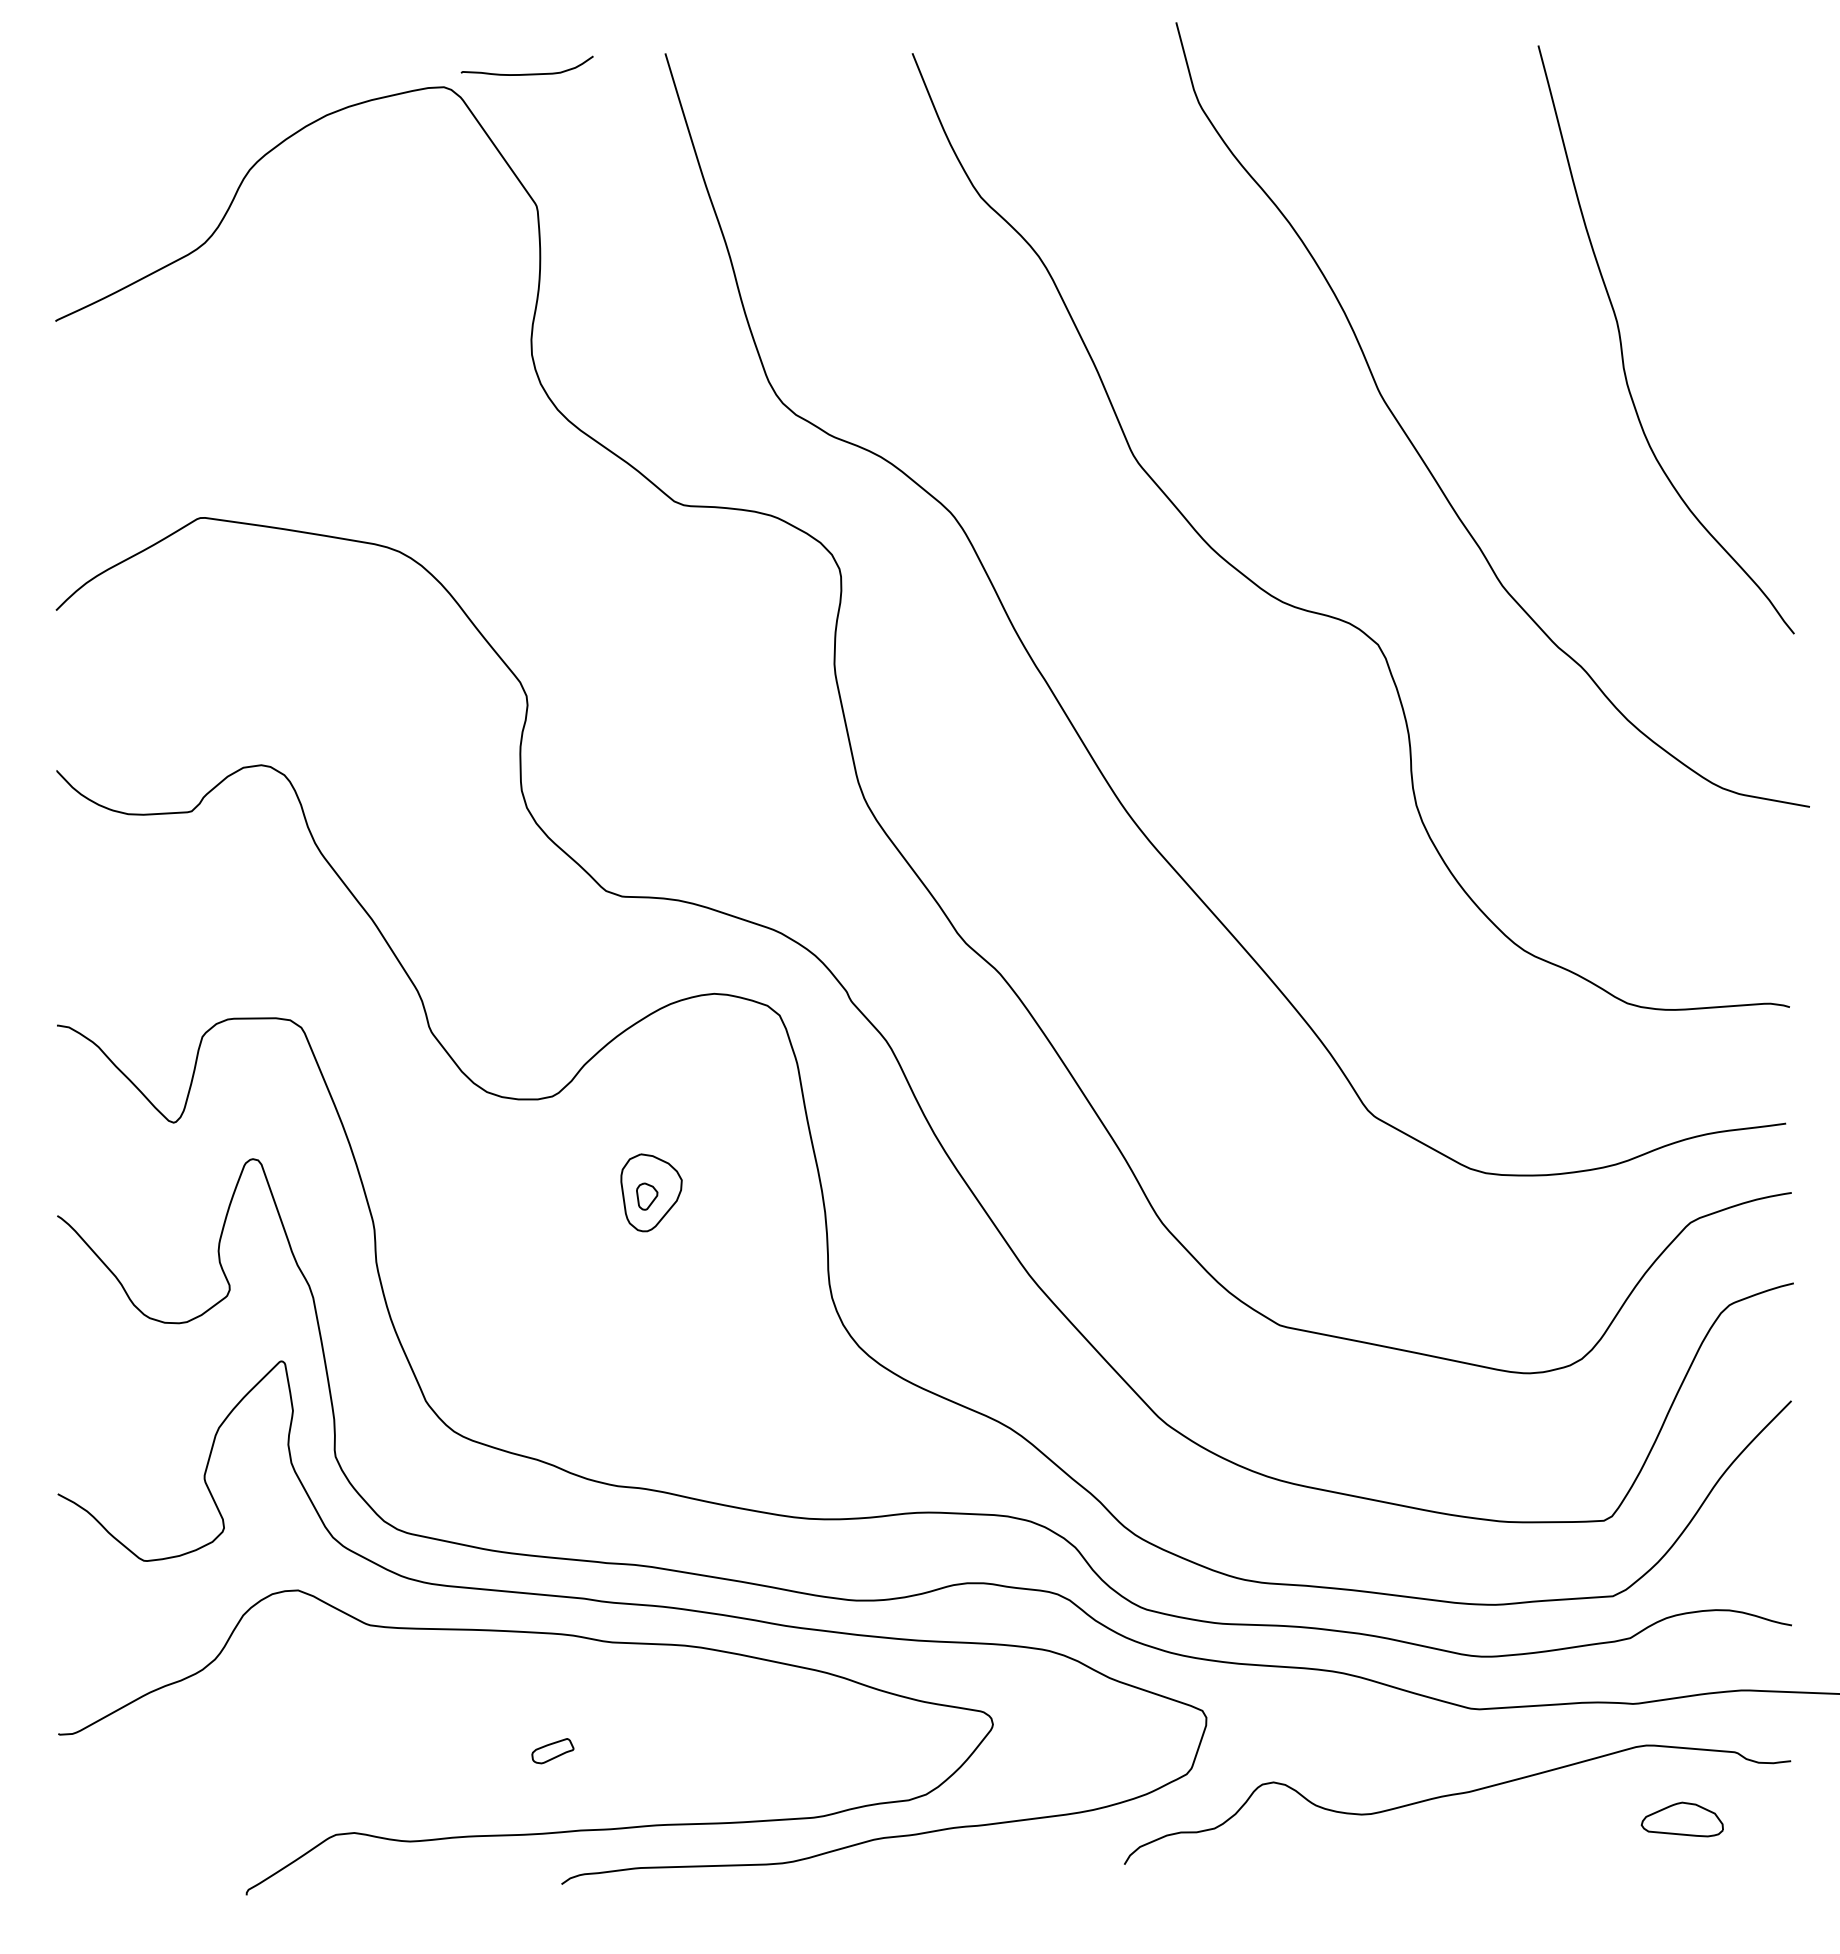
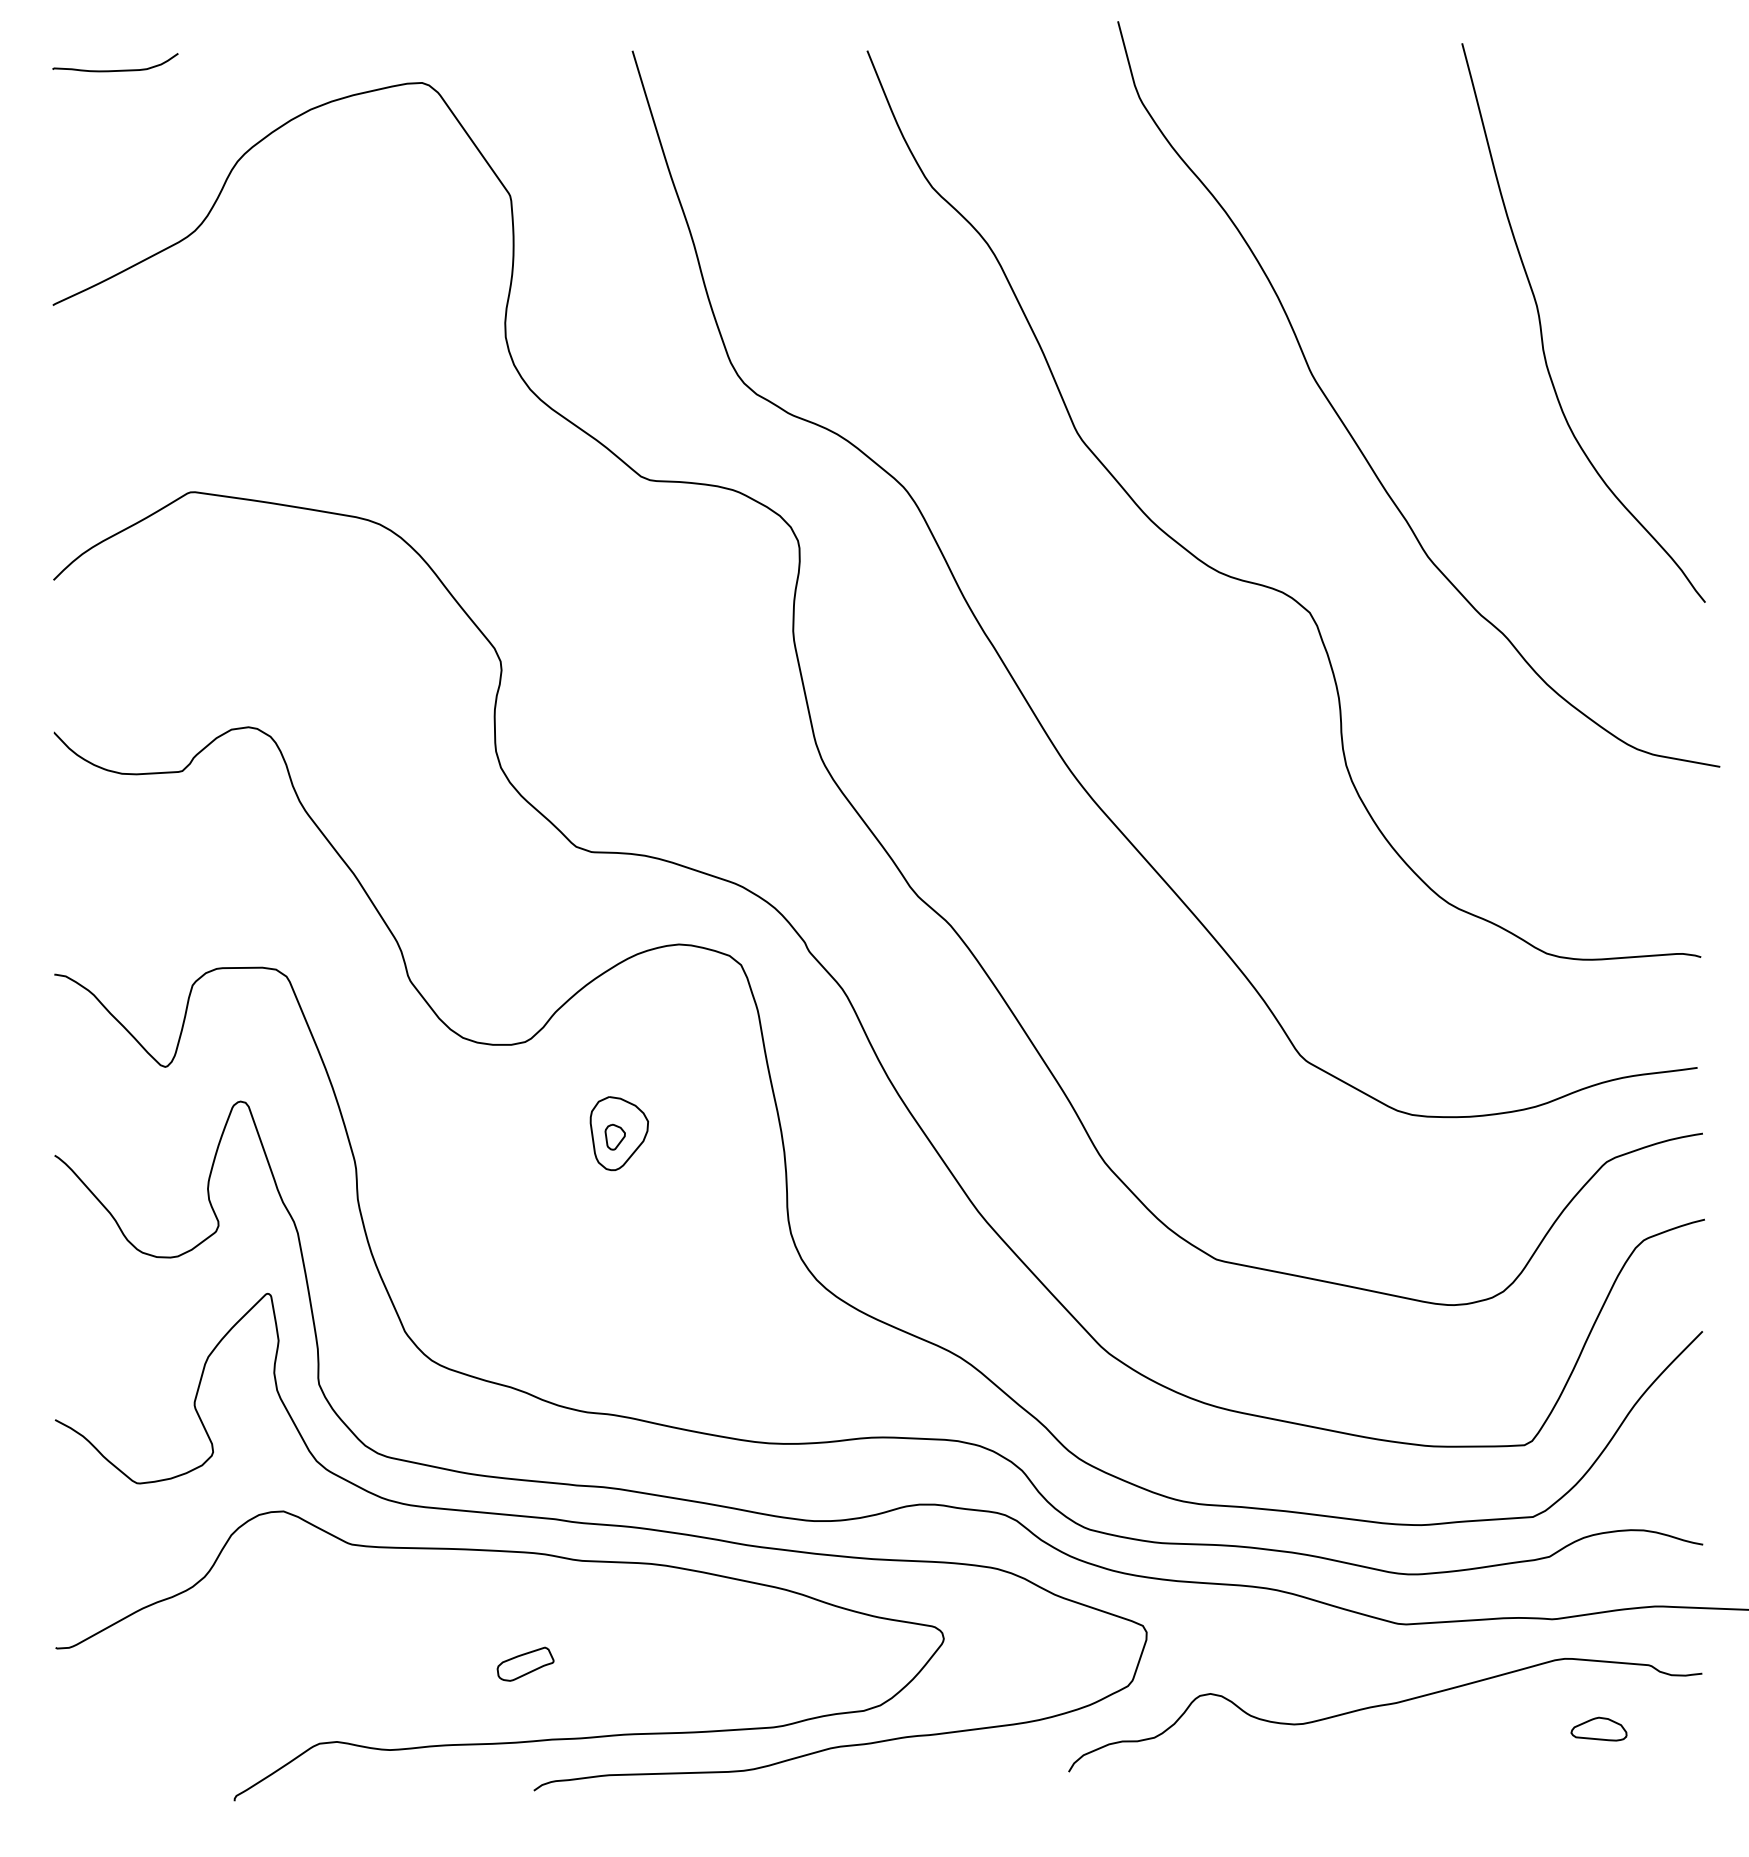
curve: (526, 73) -> (114, 69), moved
part: (552, 1750) -> (525, 1663), size x1.43
part: (1682, 1819) -> (1599, 1729), size x0.71

